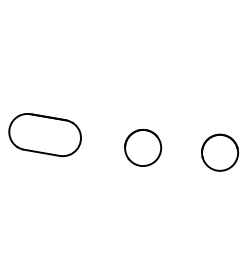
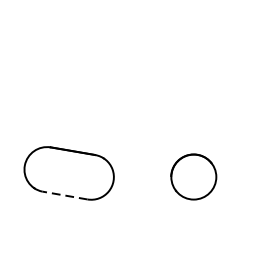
part: (143, 147) -> (194, 176), moved
line: (41, 152) -> (64, 195), solid -> dashed

